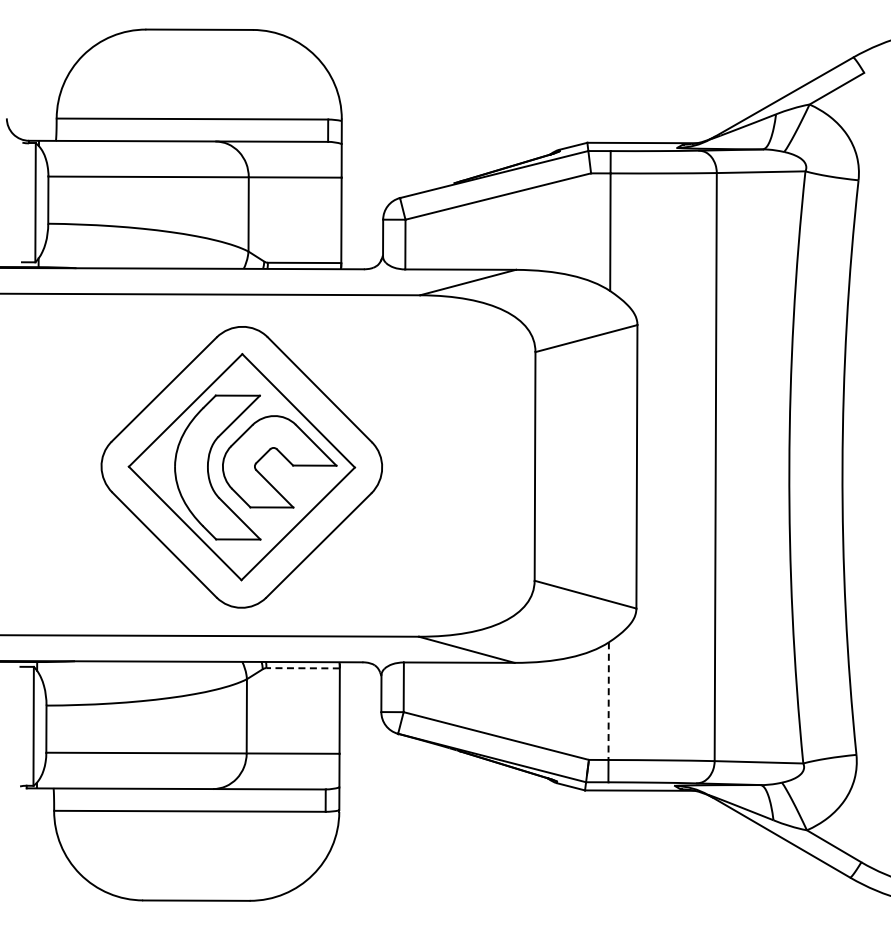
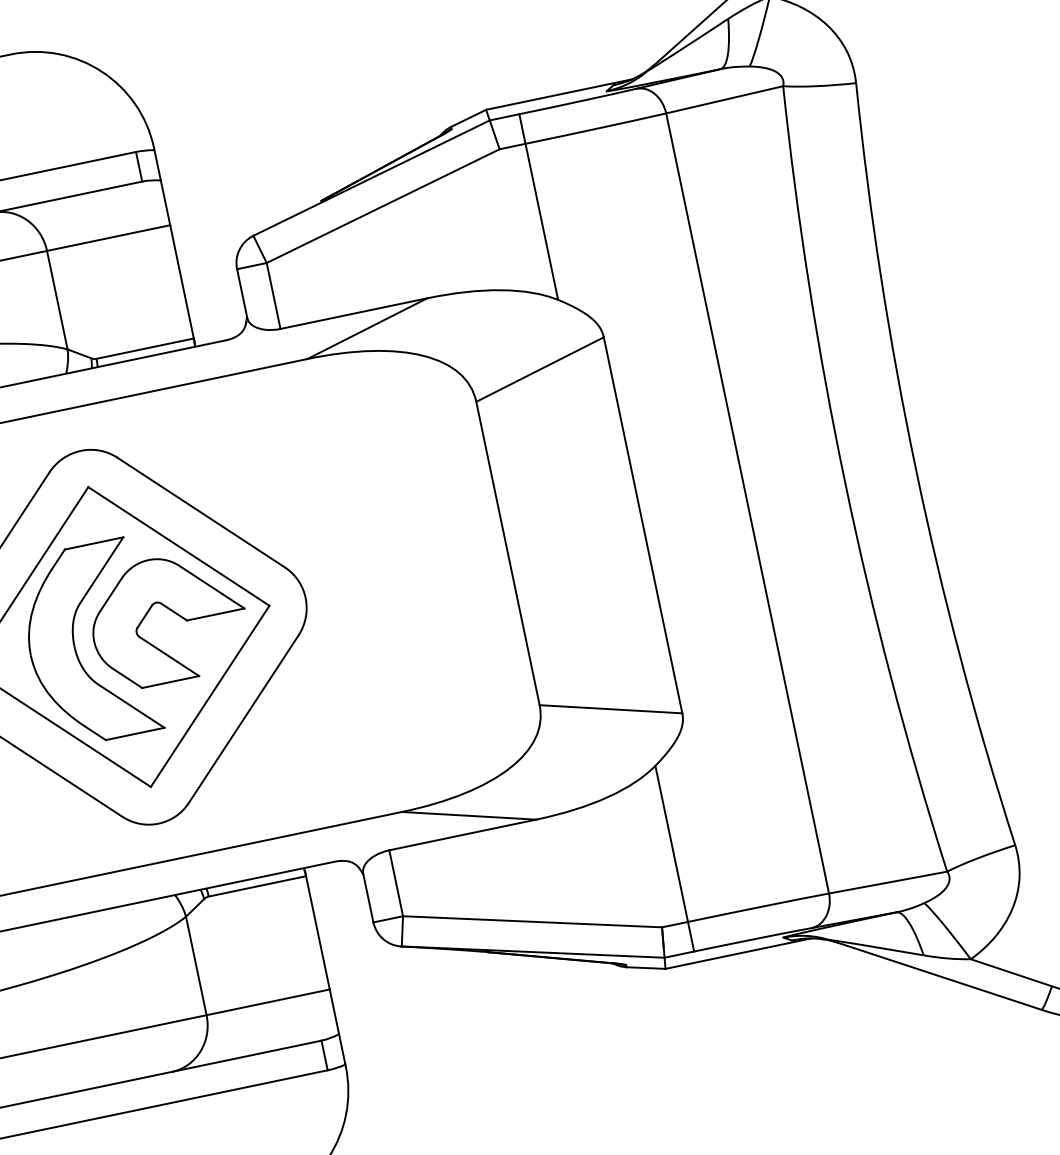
line: (303, 668) -> (257, 886), dashed -> solid
line: (608, 701) -> (671, 844), dashed -> solid

